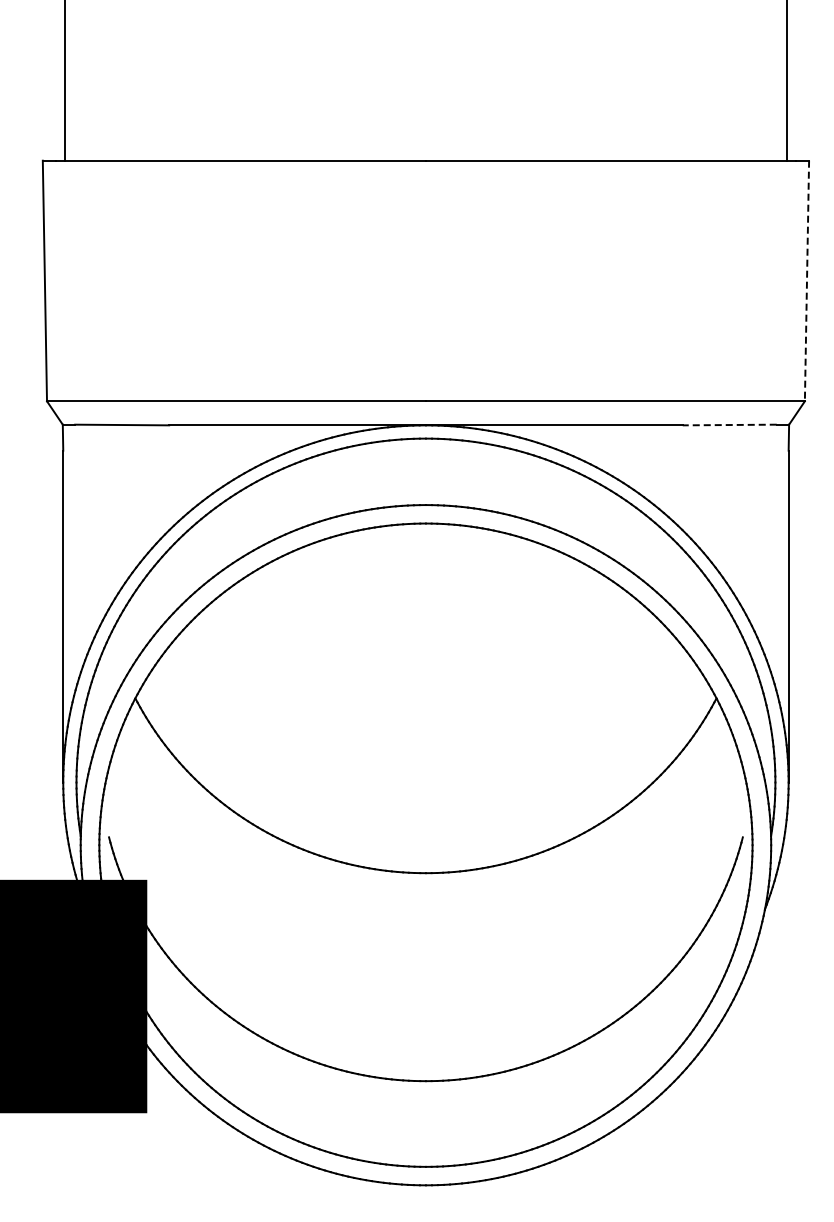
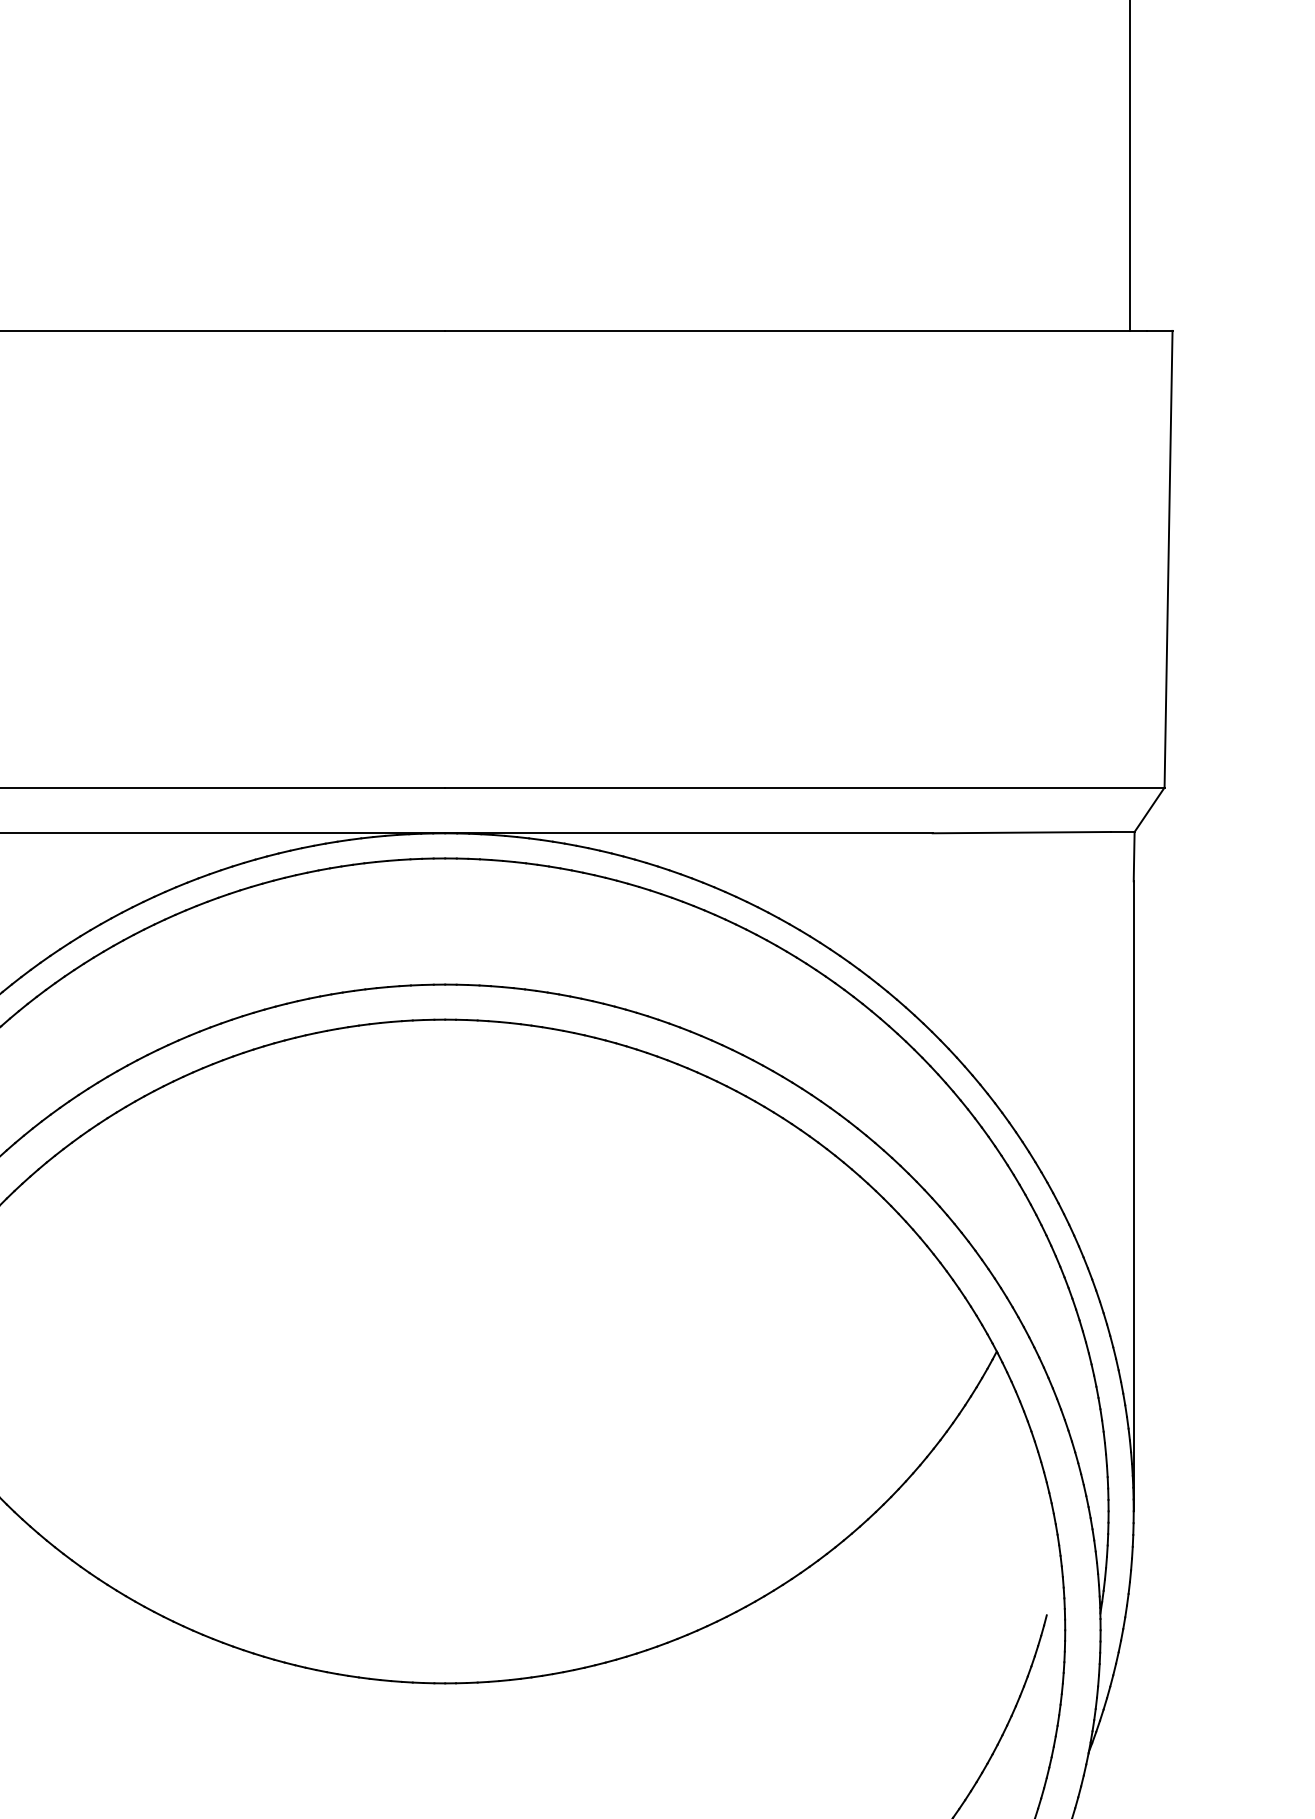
line: (806, 281) -> (1167, 560), dashed -> solid
line: (729, 425) -> (1021, 833), dashed -> solid

